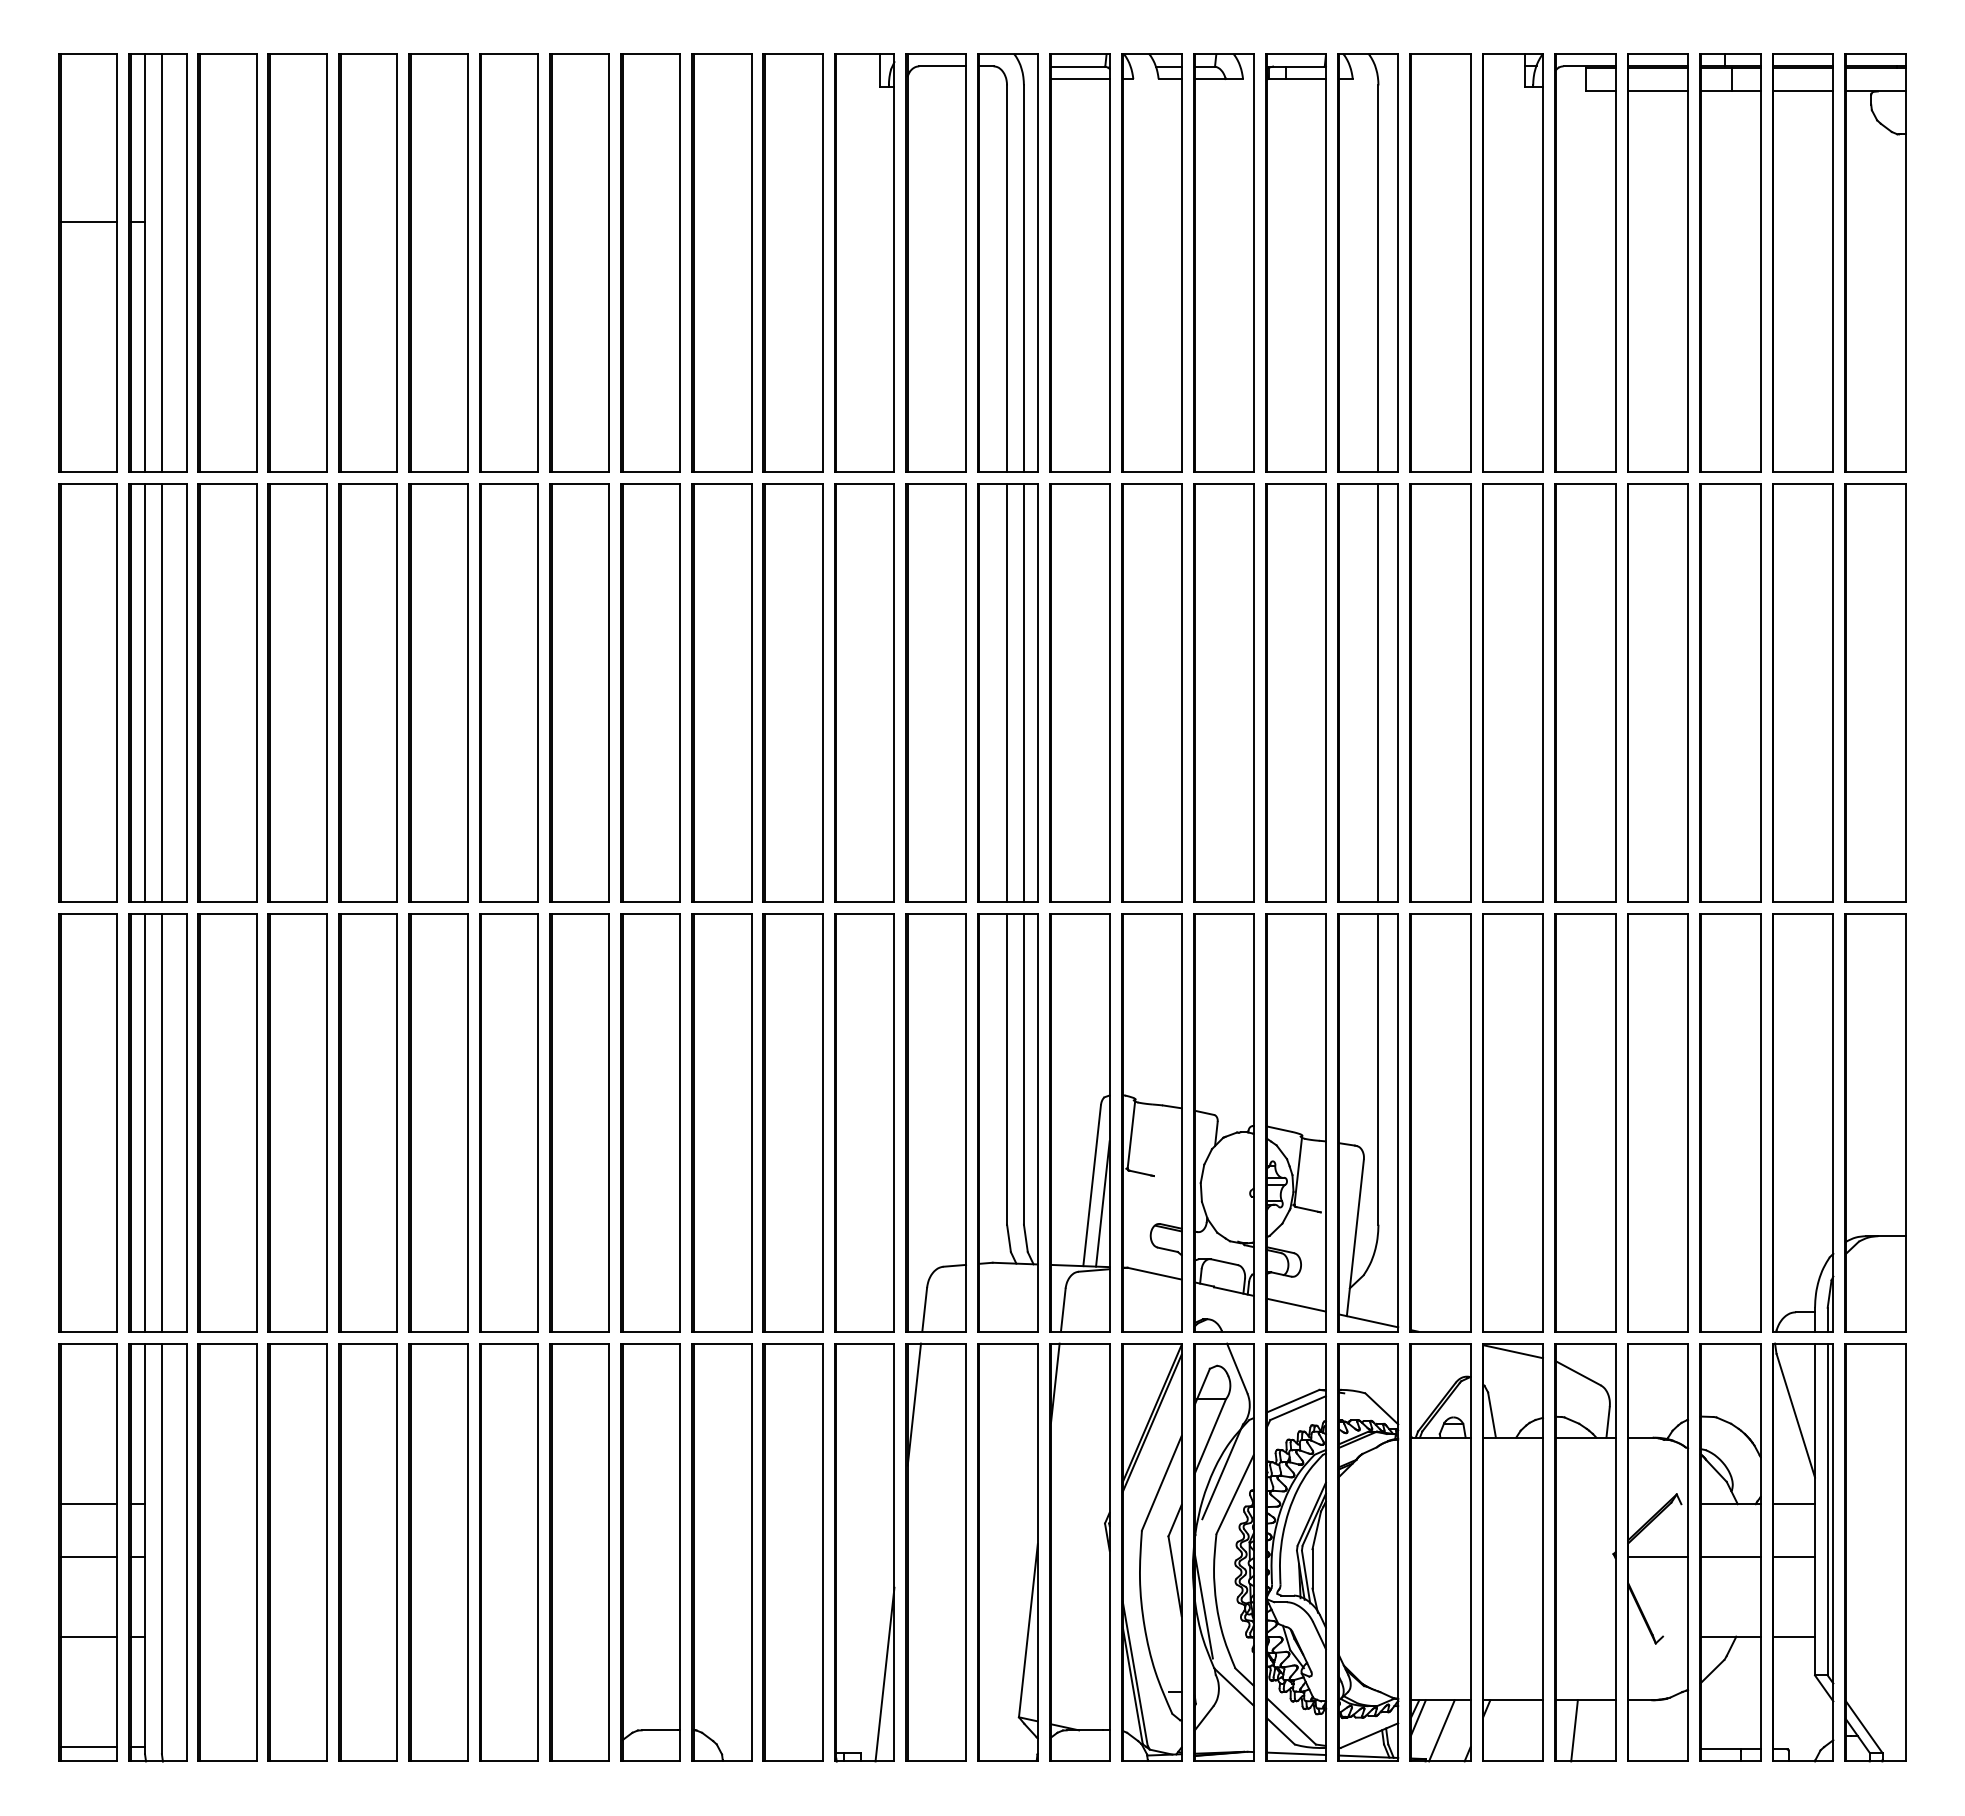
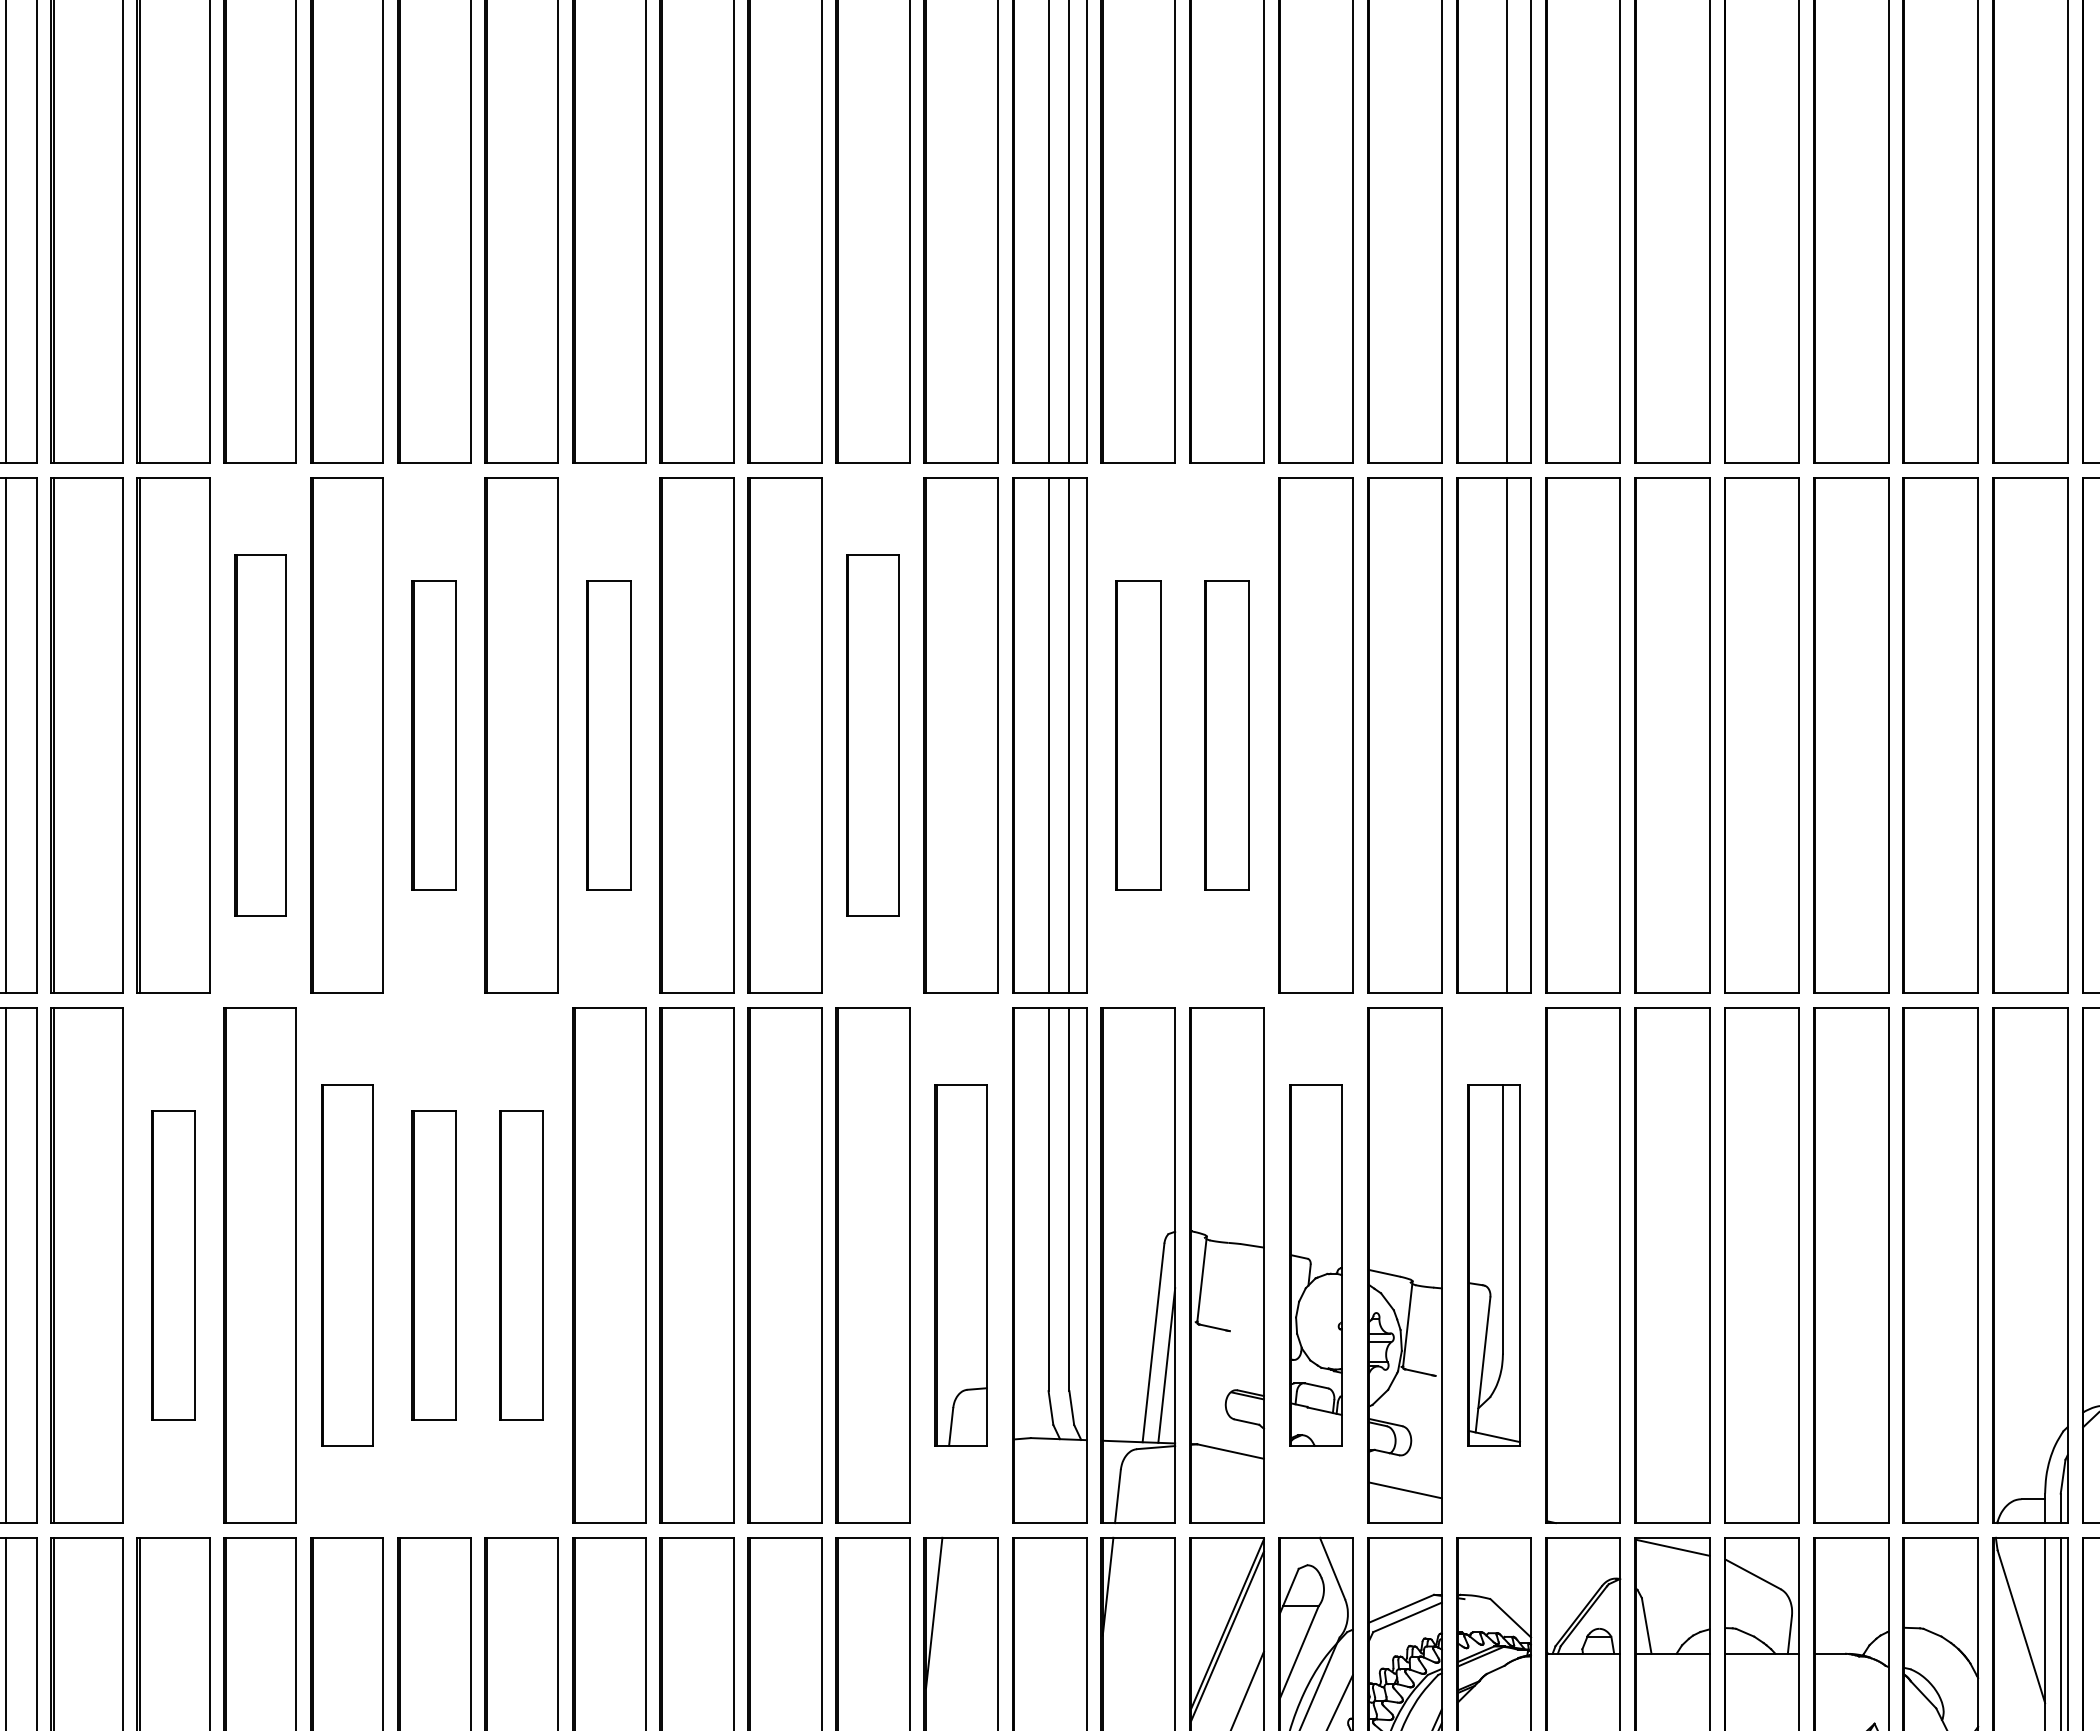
part: (367, 692) -> (259, 734), size x0.7
part: (508, 692) -> (433, 734), size x0.6
part: (650, 692) -> (608, 734), size x0.6
part: (864, 692) -> (872, 734), size x0.7
part: (1079, 692) -> (1137, 734), size x0.6
part: (1151, 692) -> (1226, 734), size x0.6
part: (297, 1122) -> (173, 1265), size x0.6
part: (438, 1122) -> (347, 1265), size x0.7
part: (508, 1122) -> (433, 1265), size x0.6
part: (579, 1122) -> (521, 1265), size x0.6
part: (935, 1122) -> (960, 1265), size x0.7
part: (1223, 1122) -> (1315, 1265), size x0.7
part: (1368, 1122) -> (1494, 1265), size x0.7

